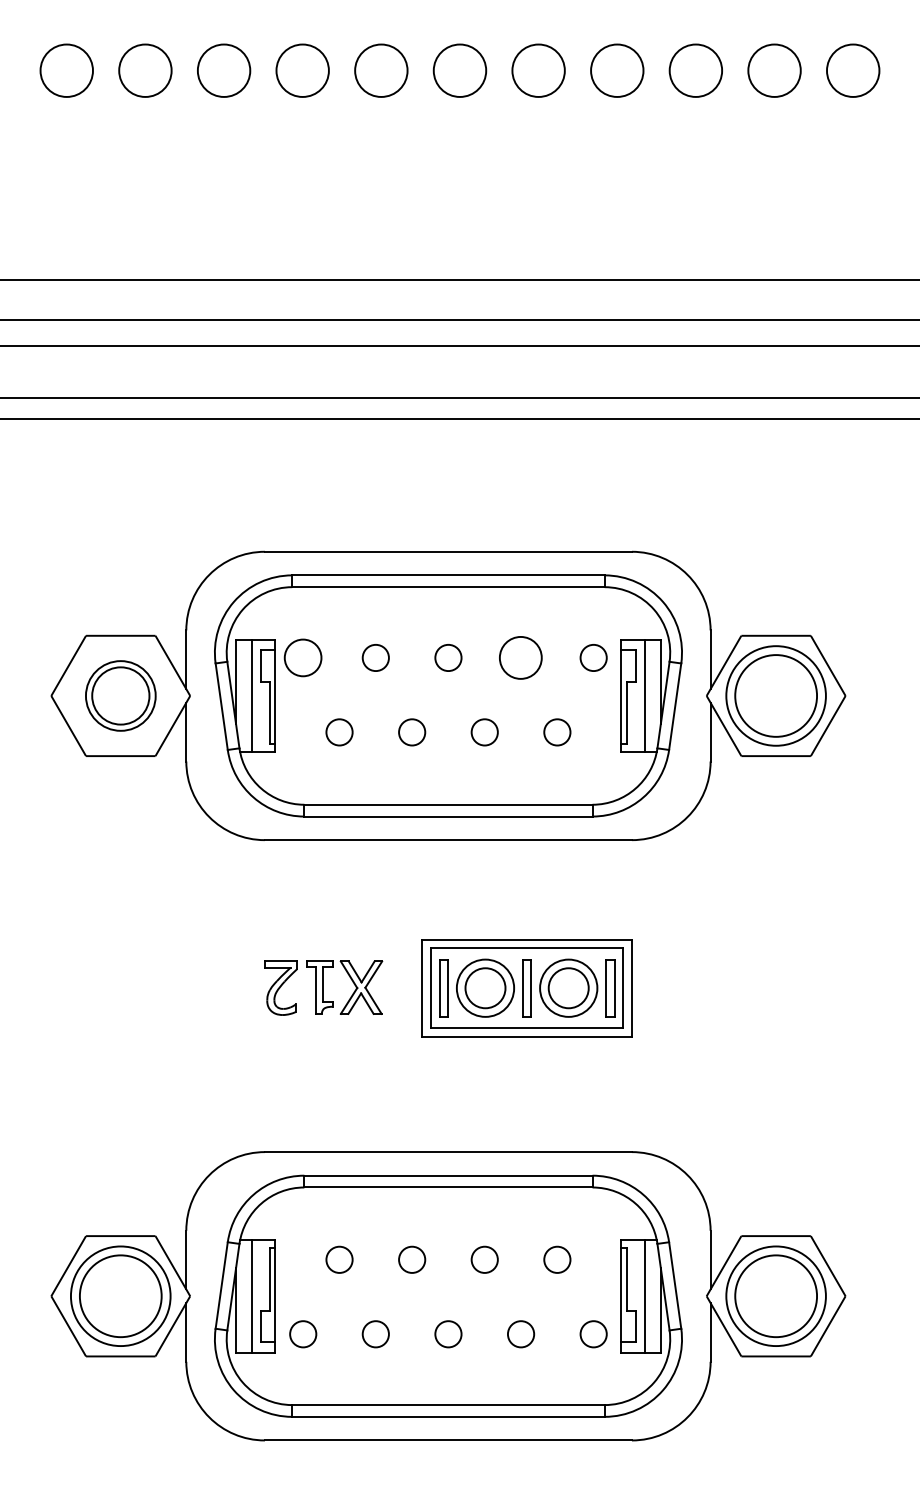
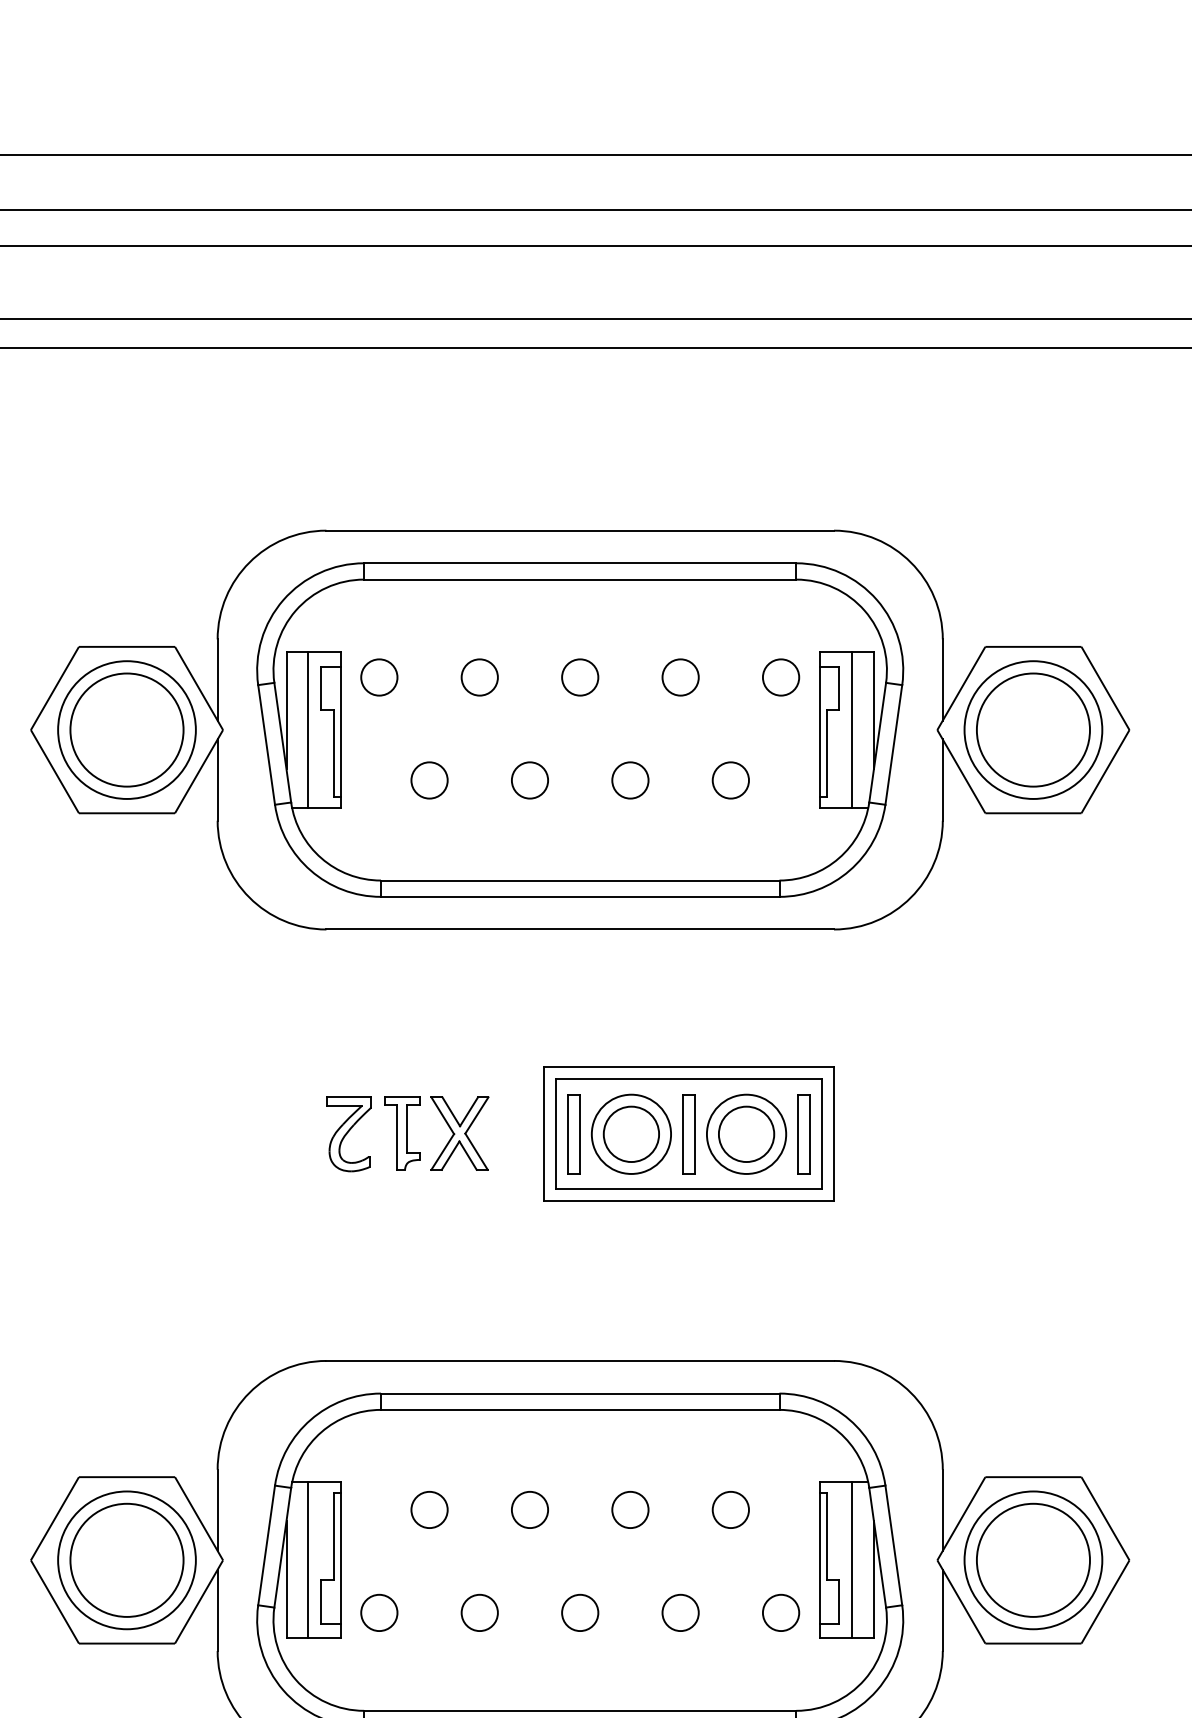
circle: (303, 657) -> (379, 676), size x0.71
circle: (521, 657) -> (681, 676), size x0.62
part: (120, 695) -> (126, 729), size x1.43

